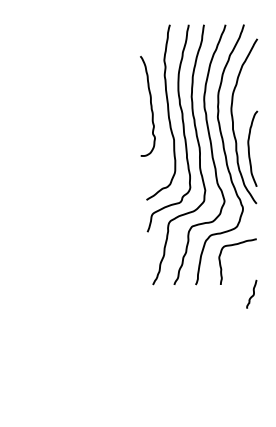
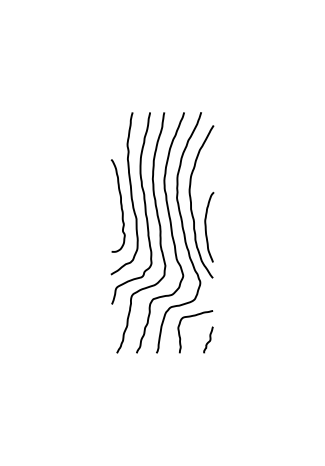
curve: (150, 105) -> (120, 205), moved
curve: (252, 293) -> (209, 339), moved

